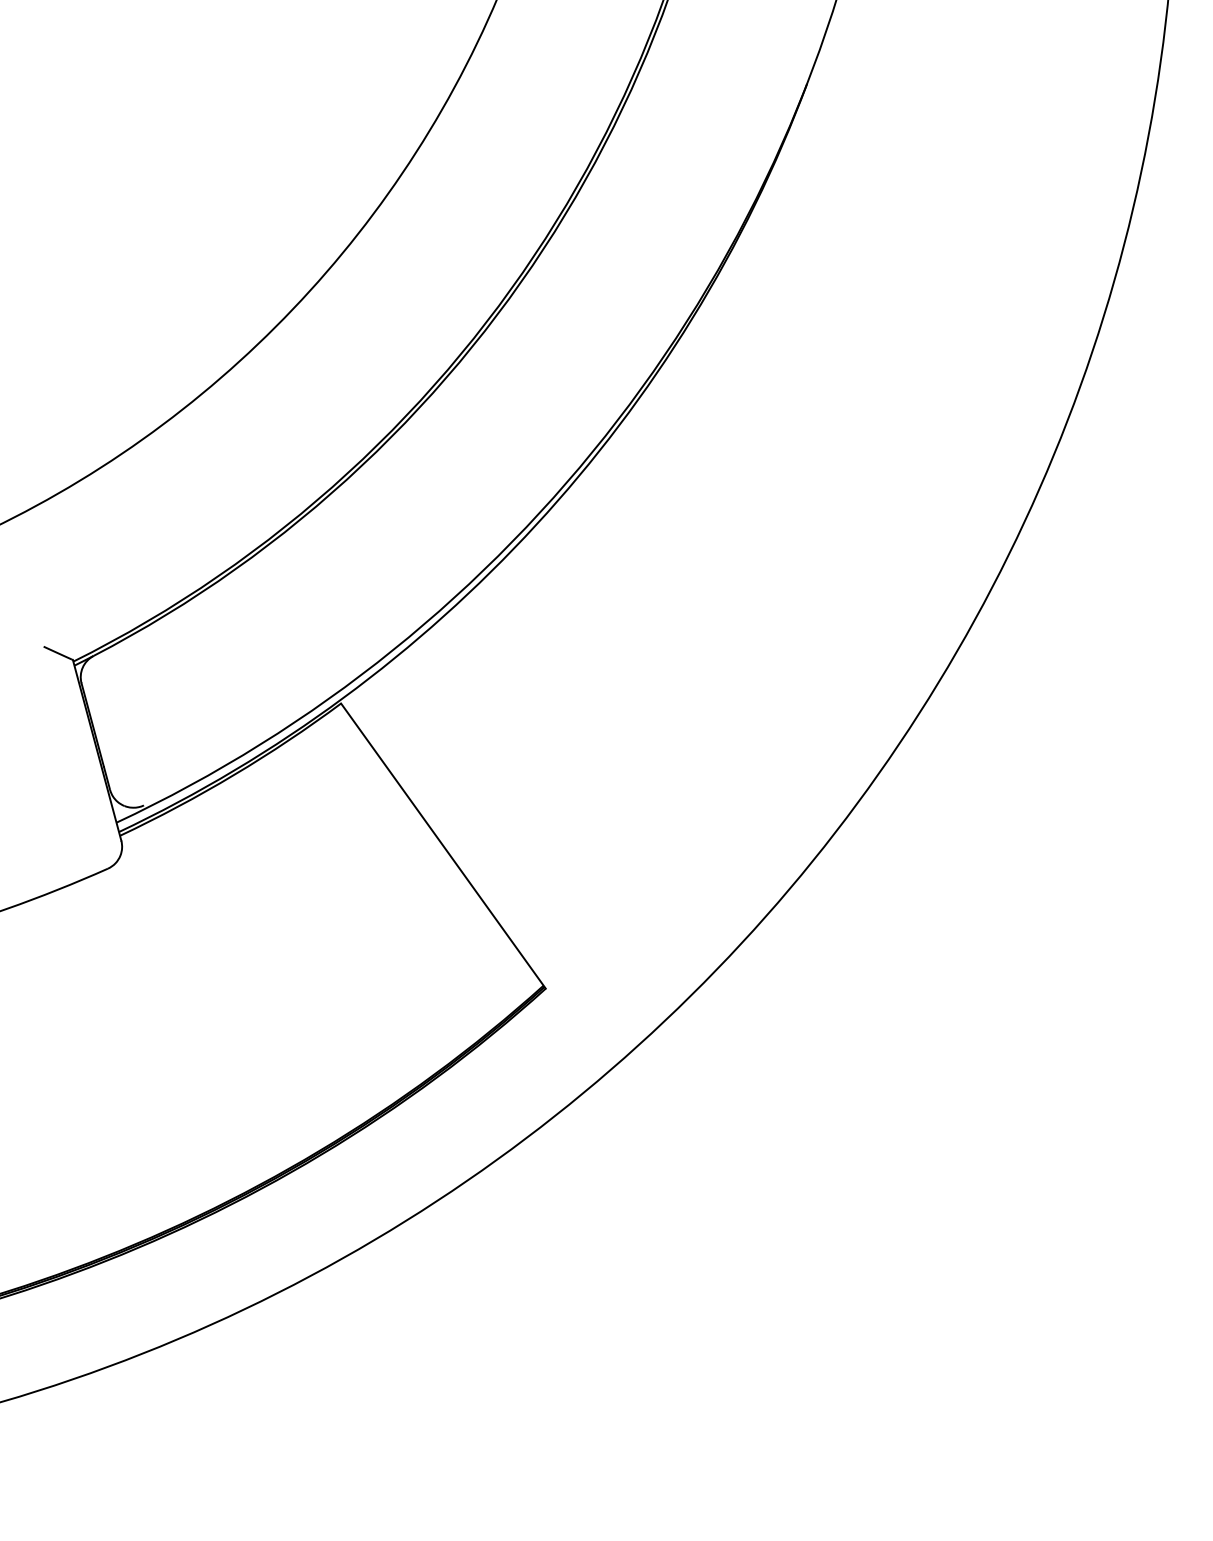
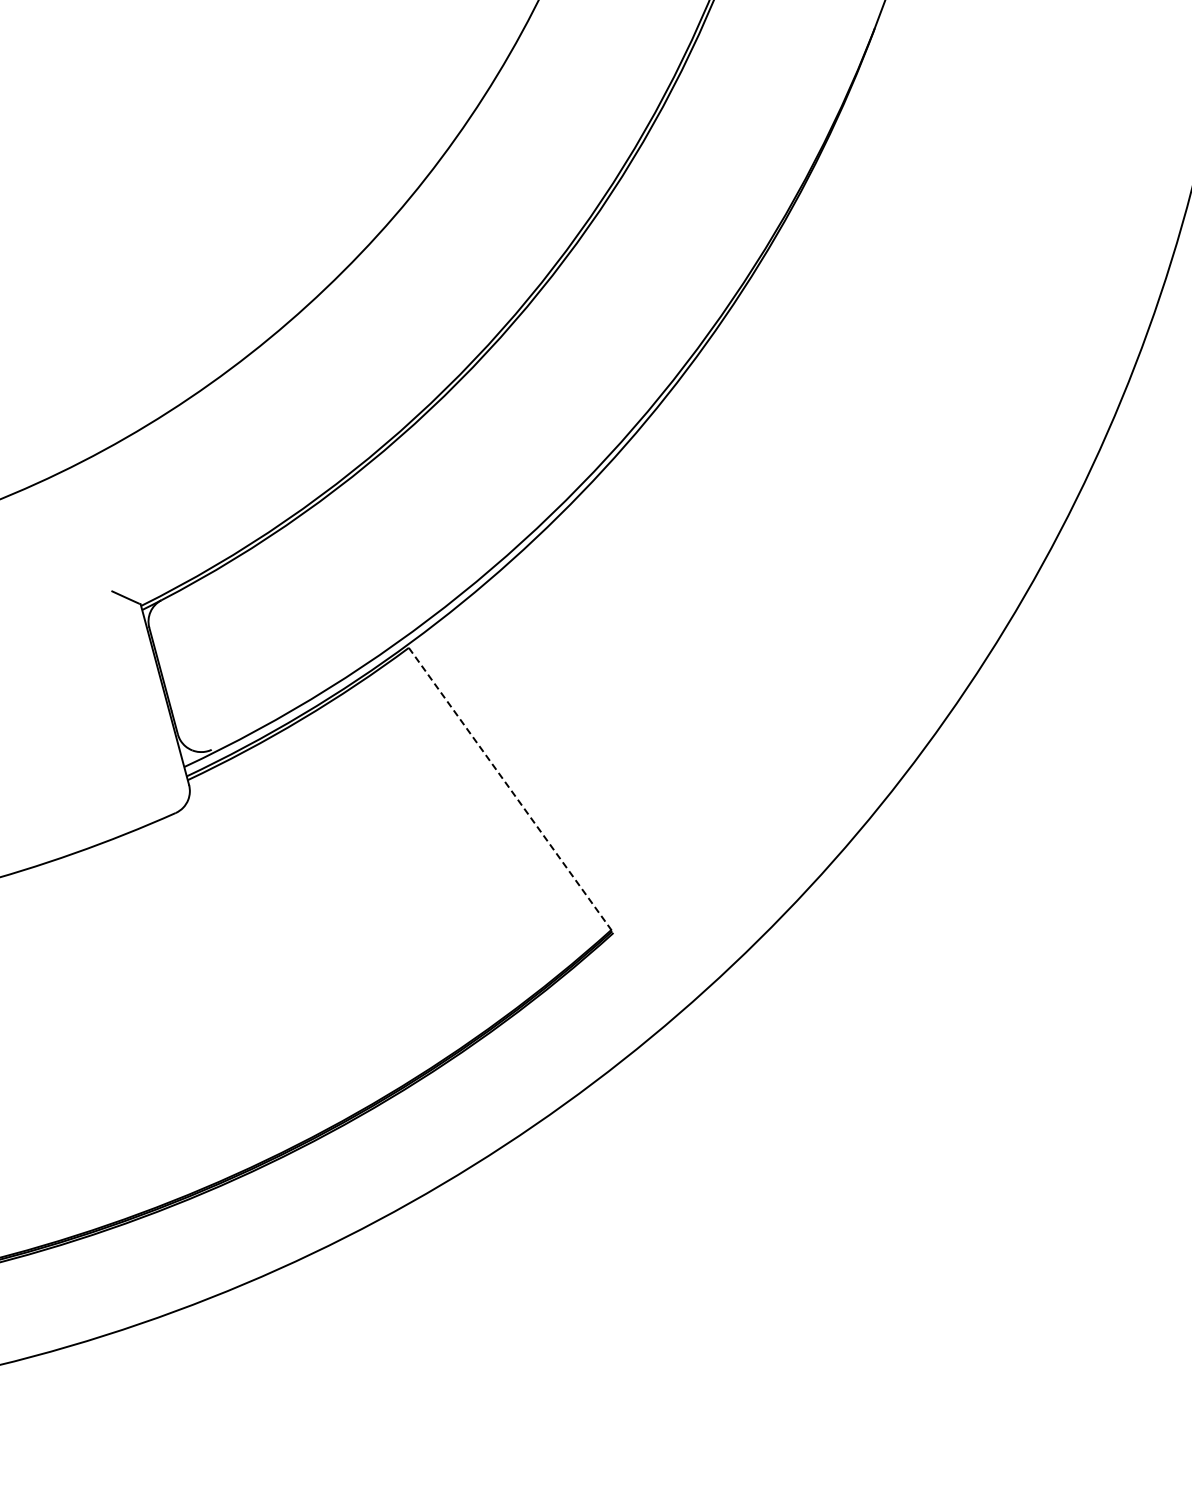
line: (443, 846) -> (511, 790), solid -> dashed

